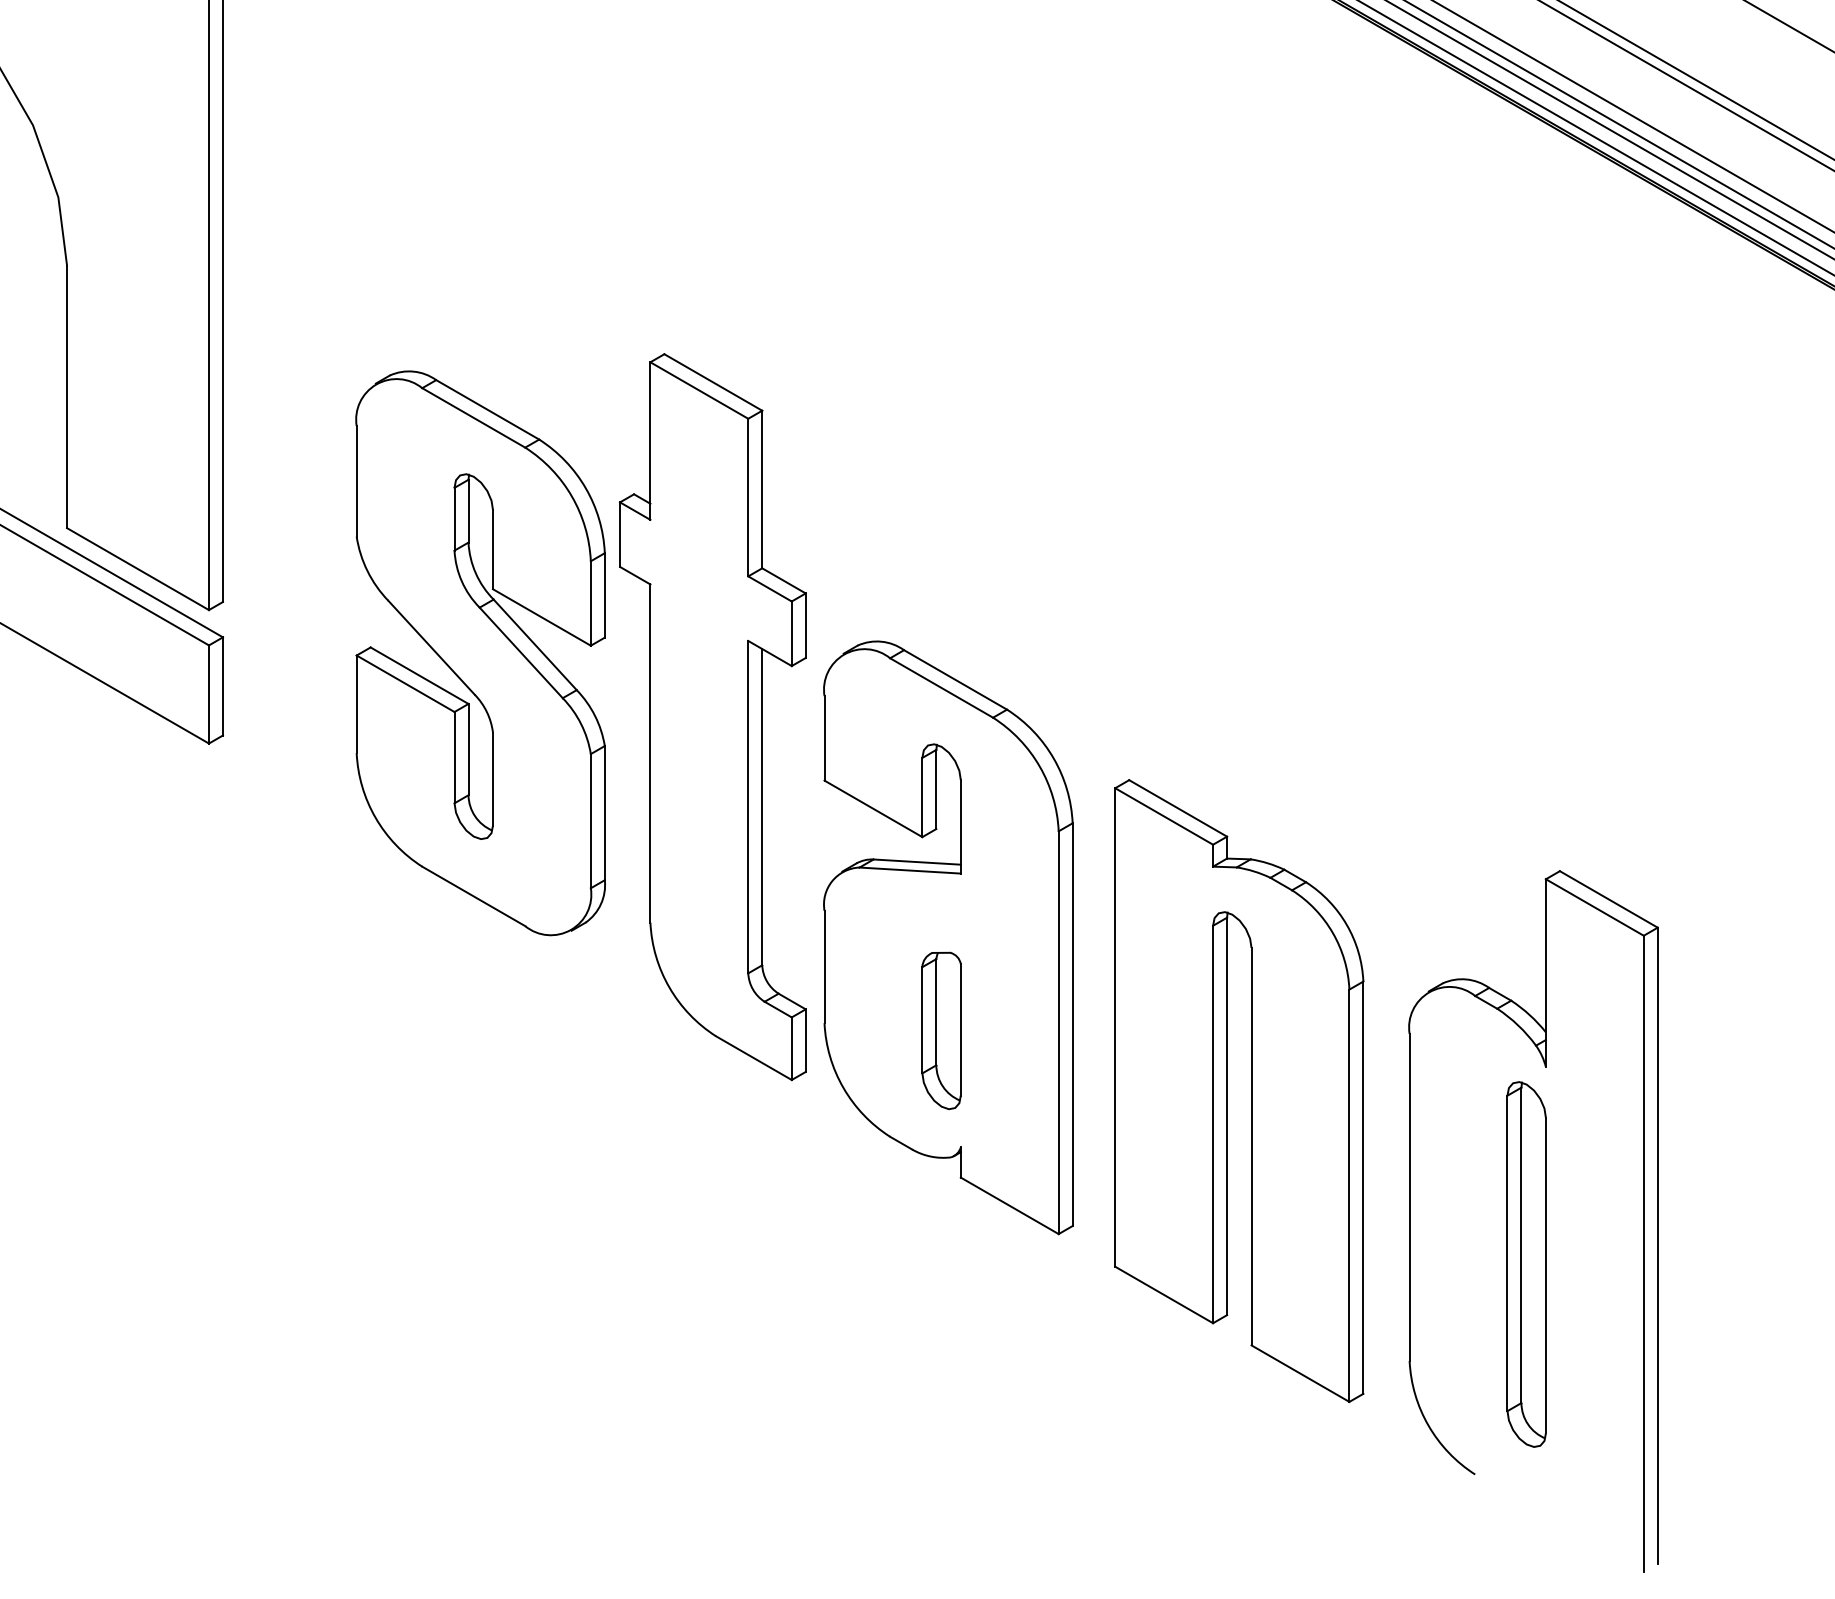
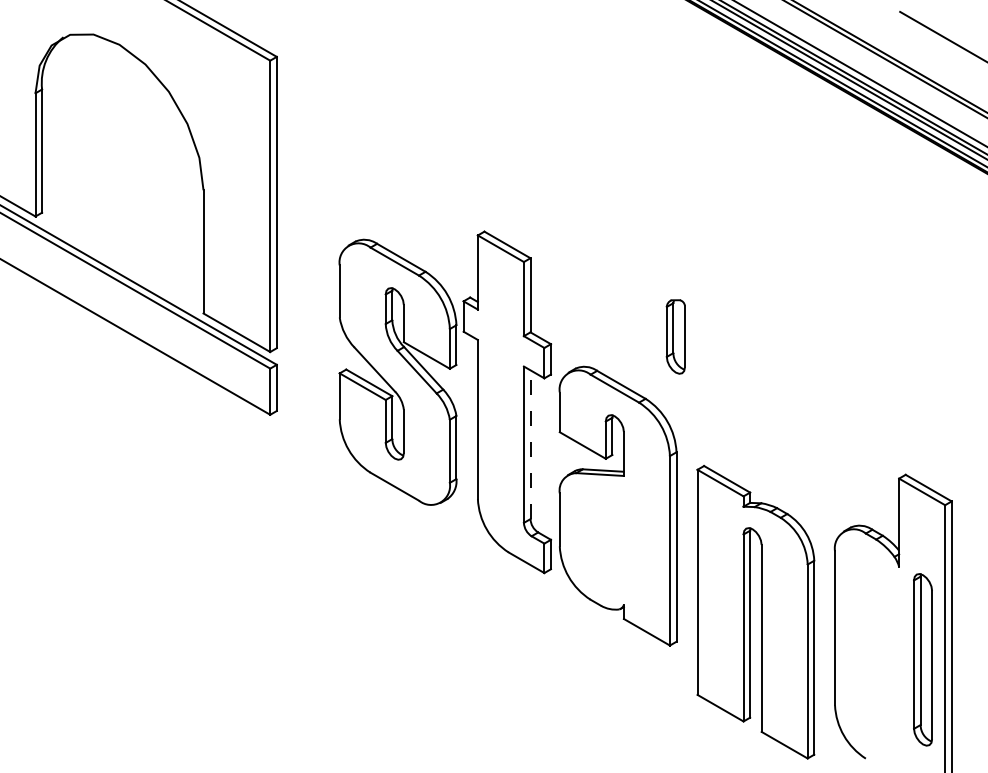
line: (762, 806) -> (530, 444), solid -> dashed
part: (940, 1029) -> (675, 336), moved
part: (1238, 1089) -> (755, 611), moved
part: (1525, 1263) -> (922, 659), moved

